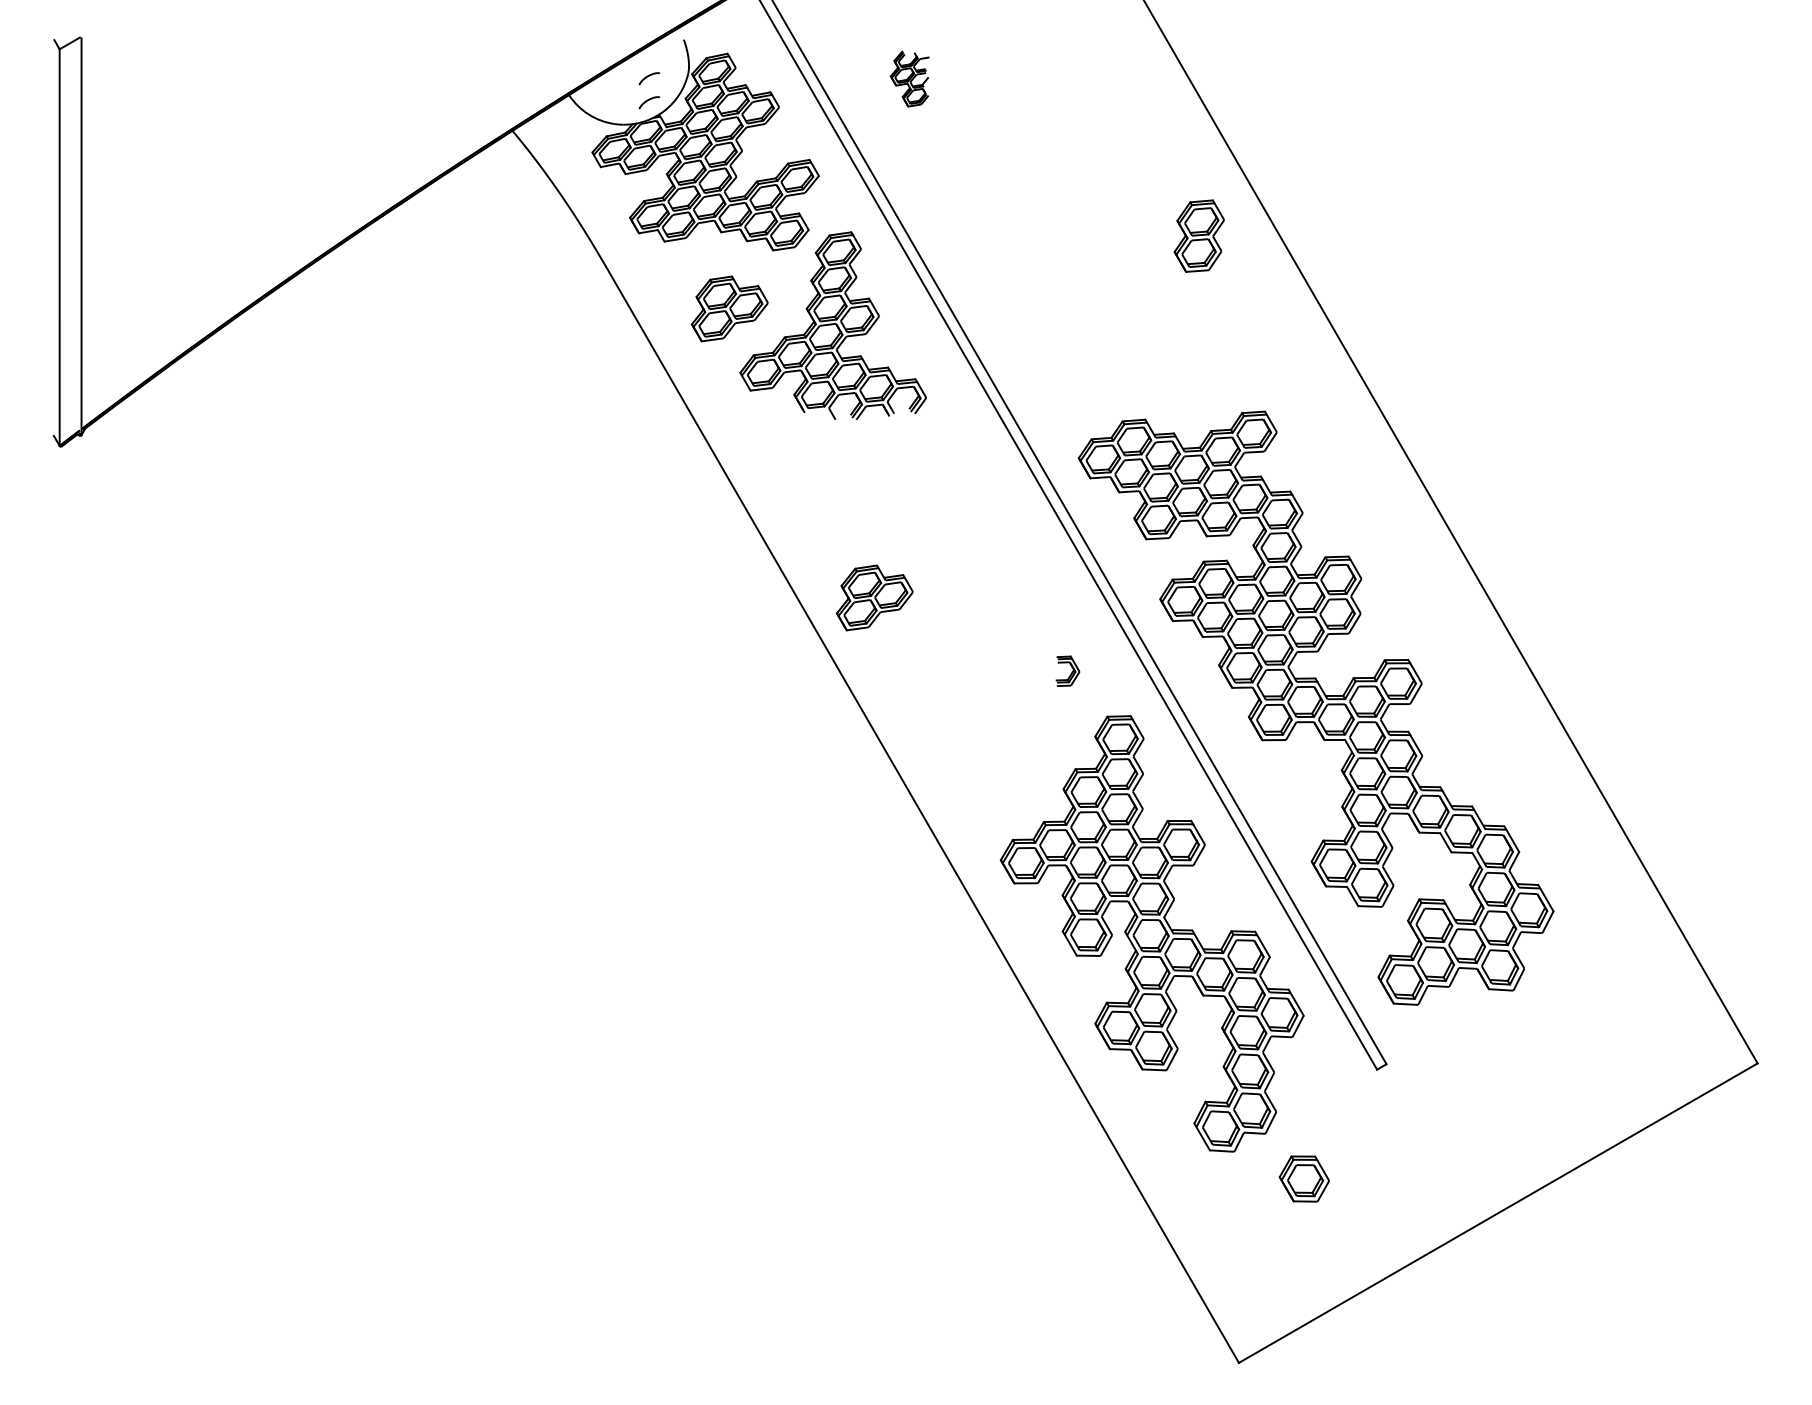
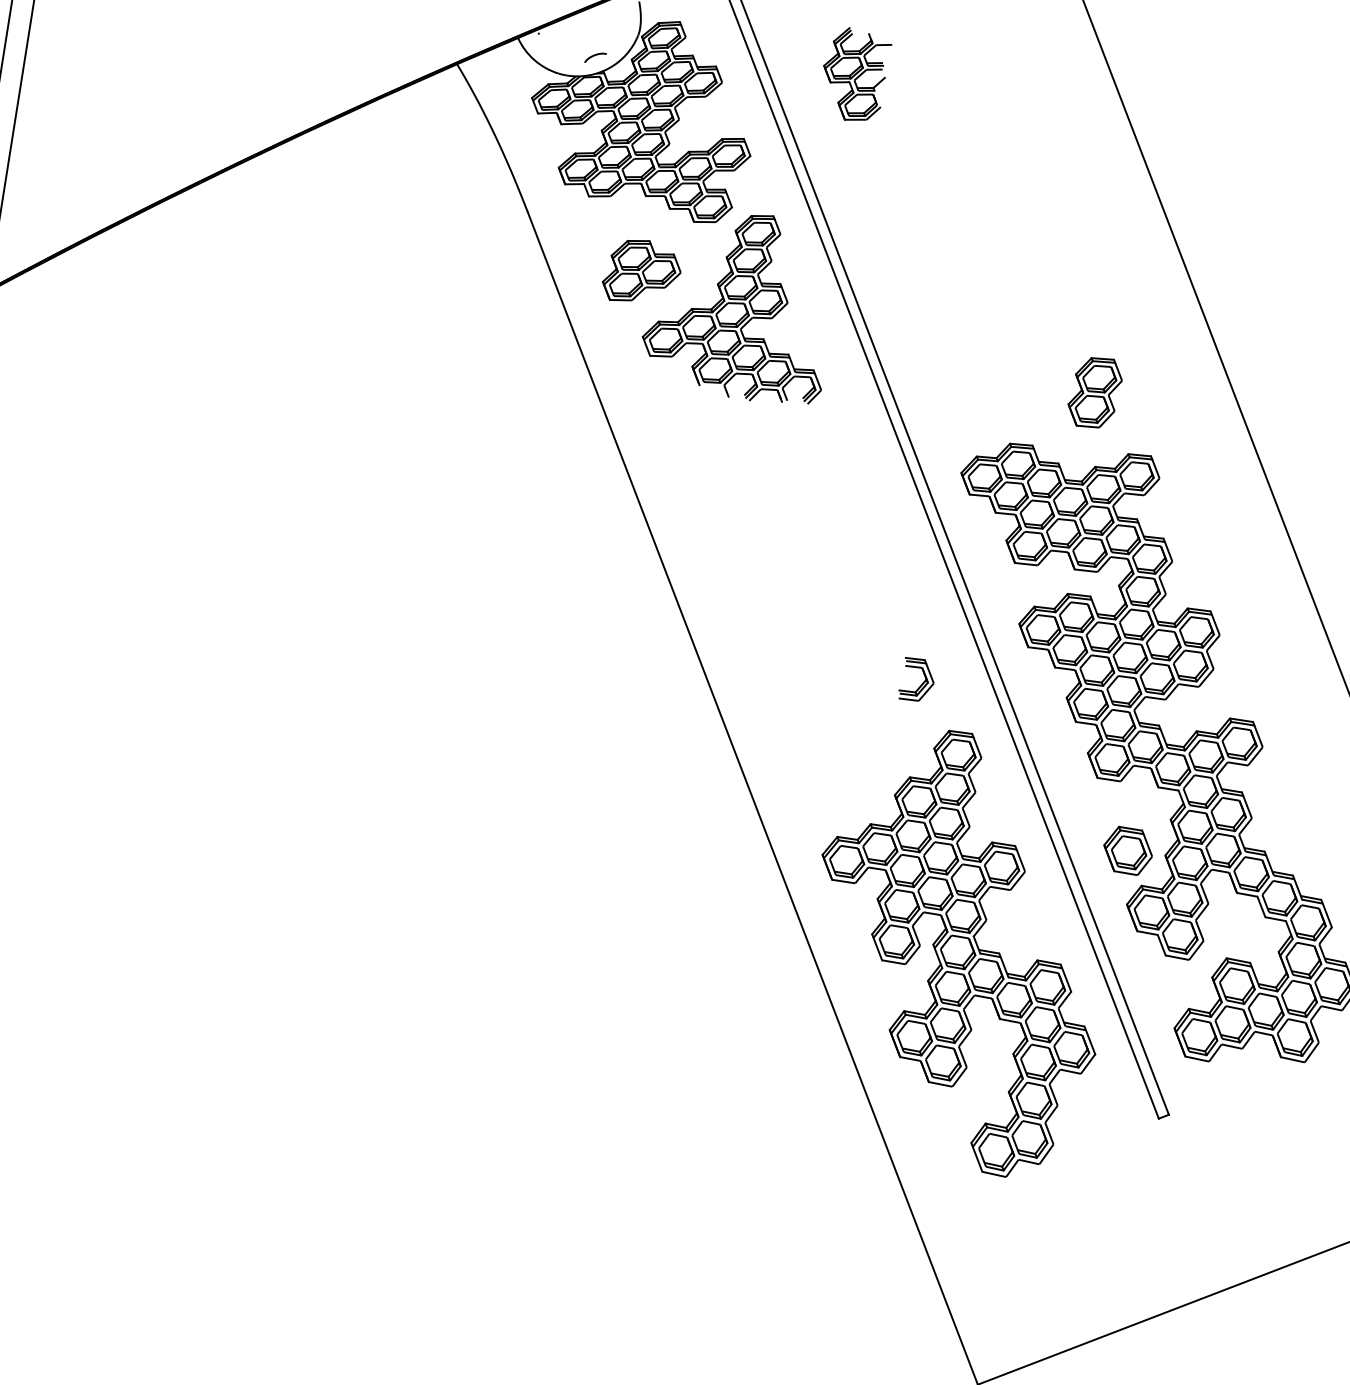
curve: (648, 77) -> (598, 33), removed
part: (909, 78) -> (854, 74), size x1.67
part: (1198, 235) -> (1094, 391), moved
part: (874, 597) -> (739, 577), removed
part: (1067, 671) -> (917, 680), size x1.43
part: (1303, 1178) -> (1127, 850), moved

